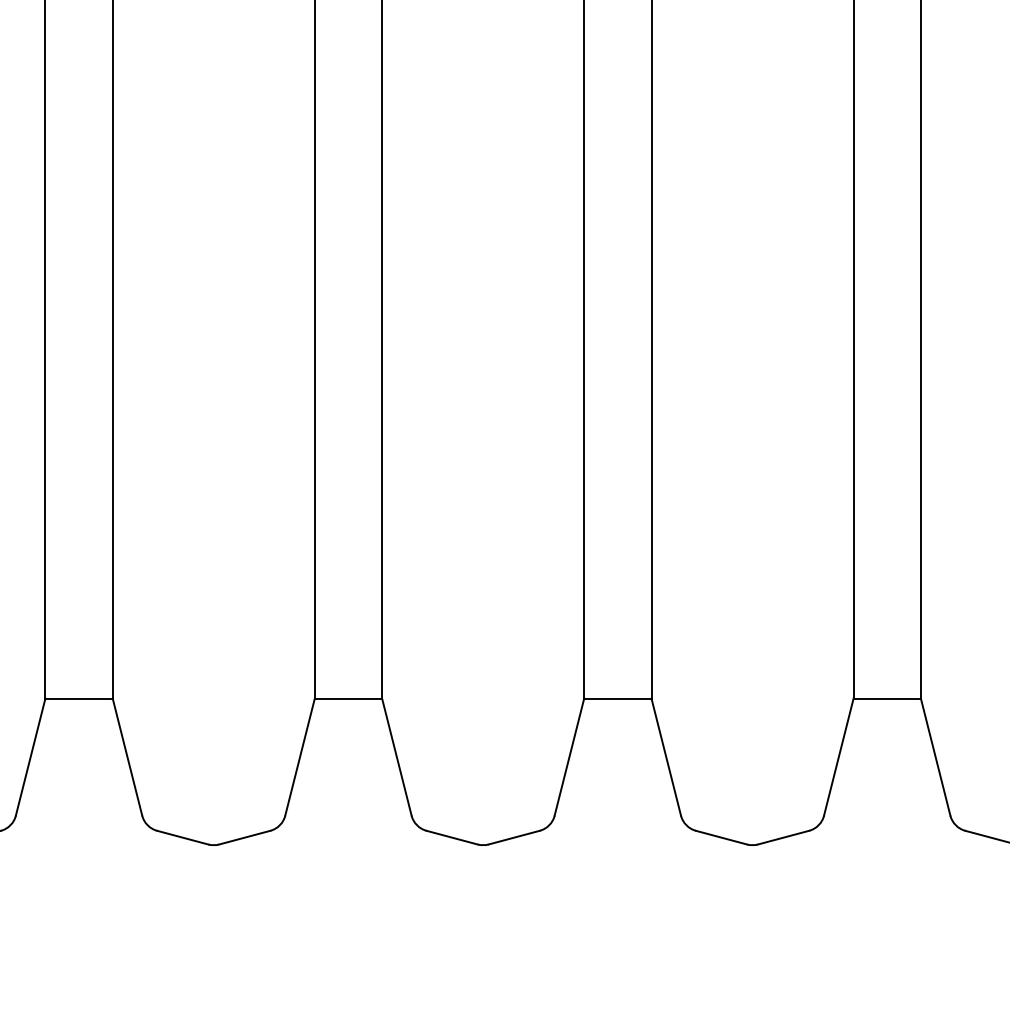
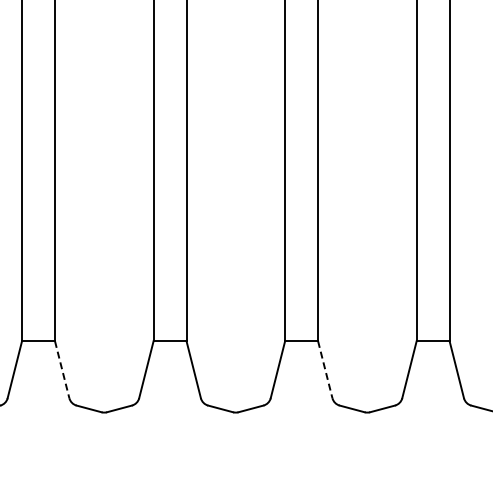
line: (128, 758) -> (62, 370), solid -> dashed
line: (666, 758) -> (325, 370), solid -> dashed

